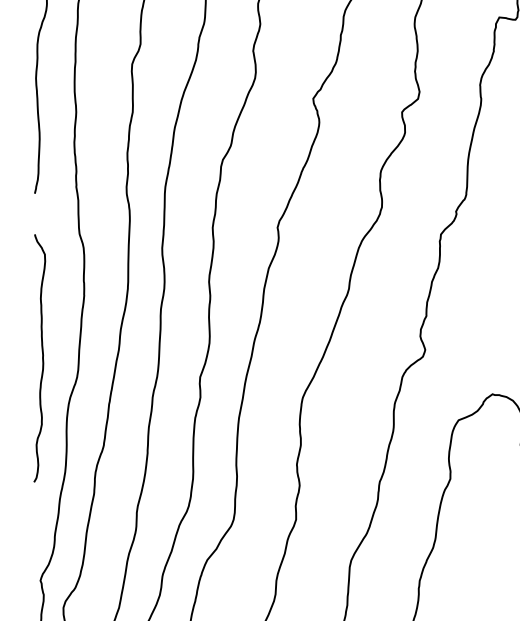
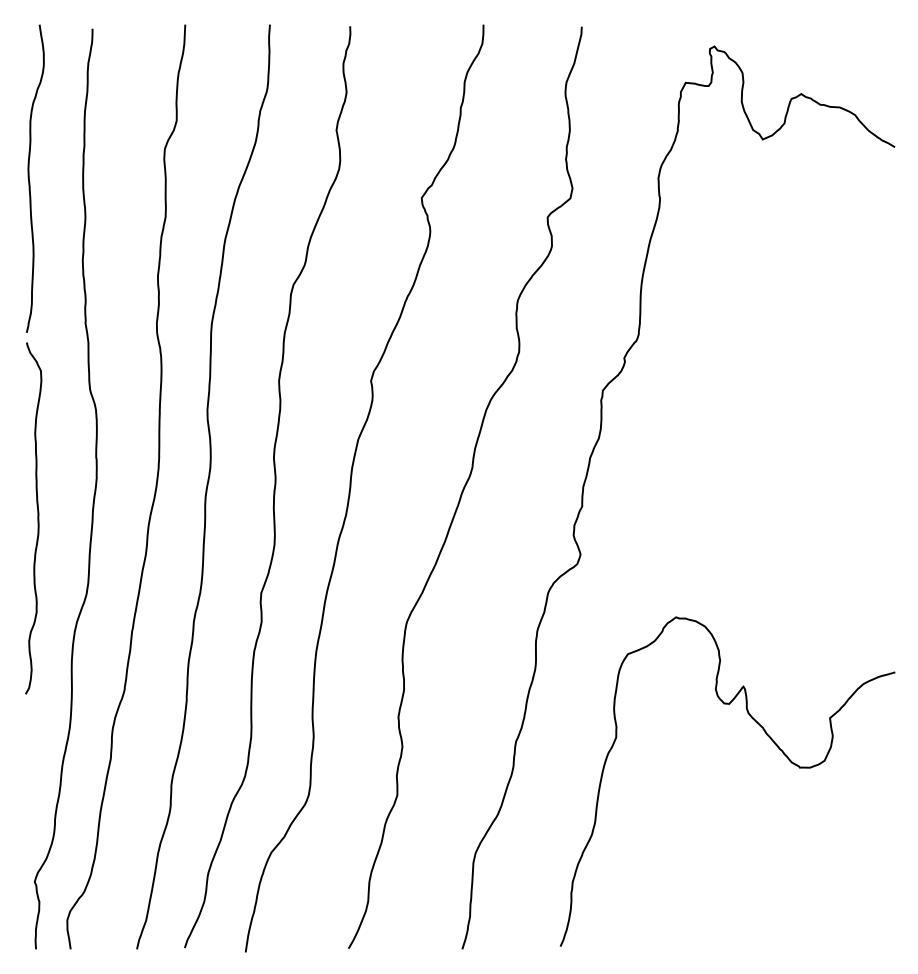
curve: (42, 358) -> (37, 518), moved

